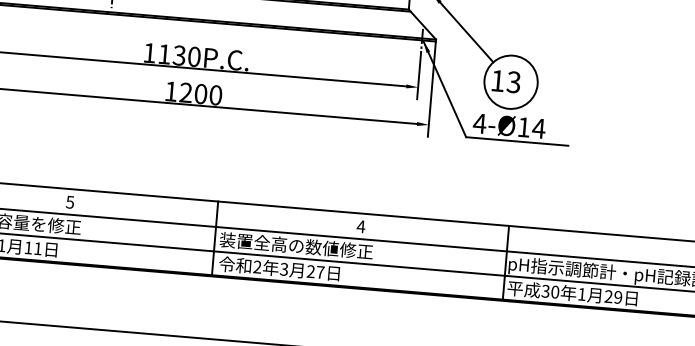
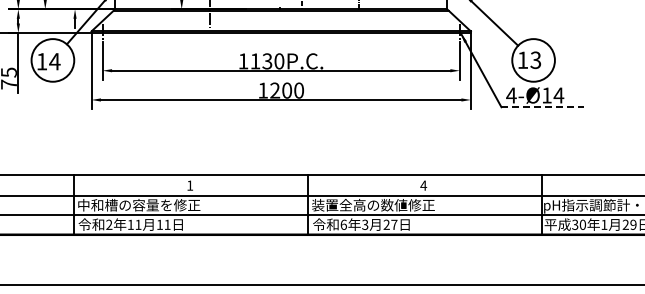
line: (517, 141) -> (542, 107), solid -> dashed
text: (70, 202) -> (190, 185), 5 -> 1
text: (257, 266) -> (343, 224), 2 -> 6

